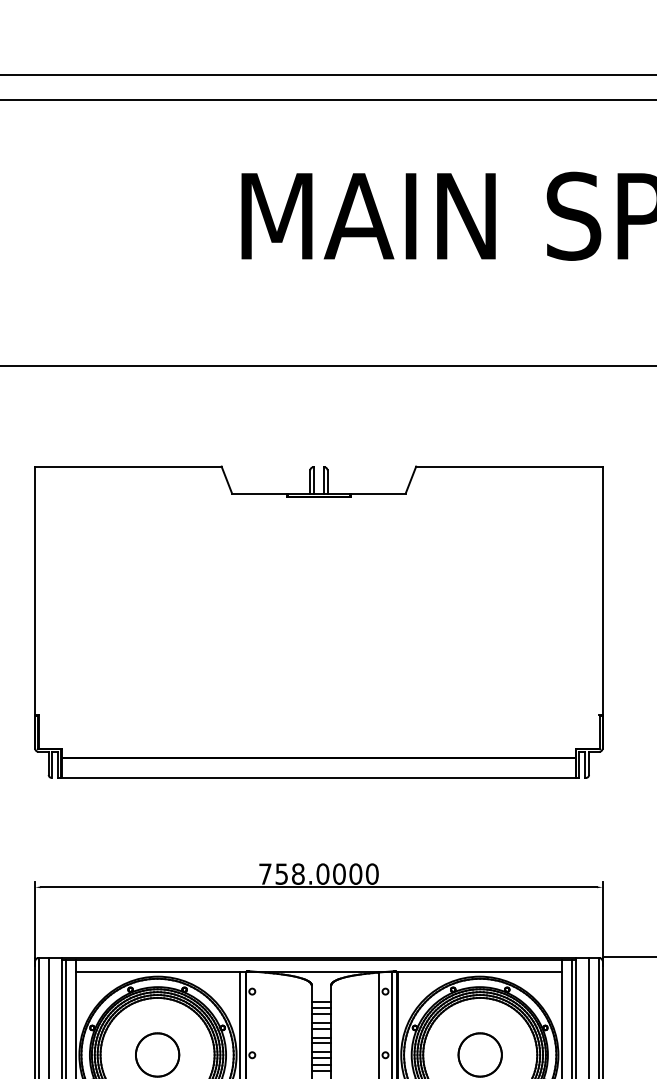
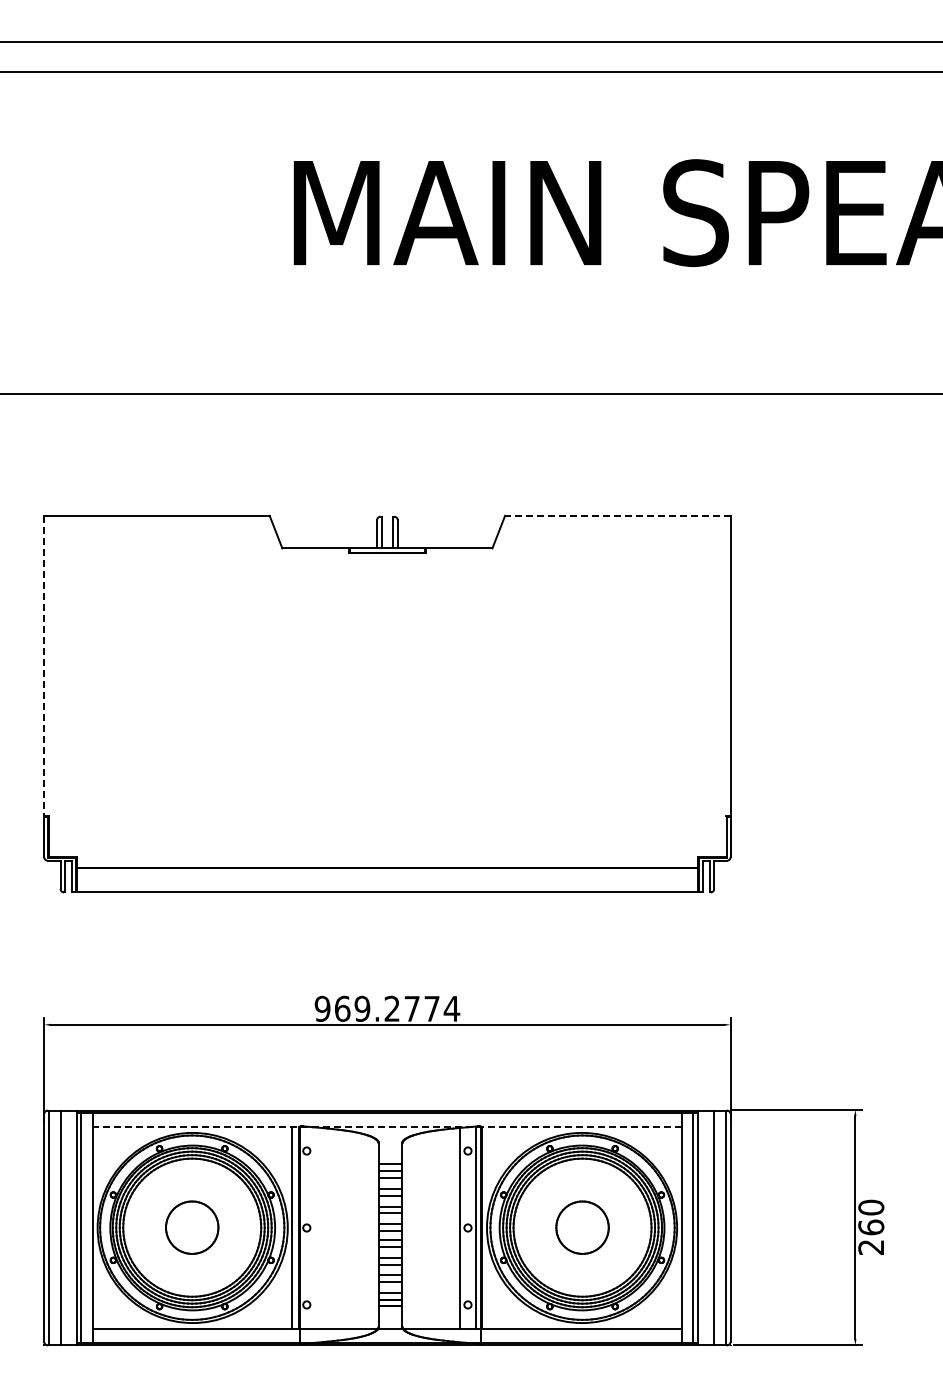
line: (509, 466) -> (617, 515), solid -> dashed
line: (35, 591) -> (44, 666), solid -> dashed
text: (318, 873) -> (387, 1008), 758.0000 -> 969.2774
line: (318, 971) -> (386, 1126), solid -> dashed

